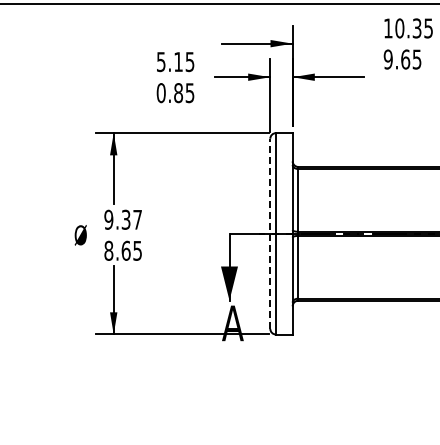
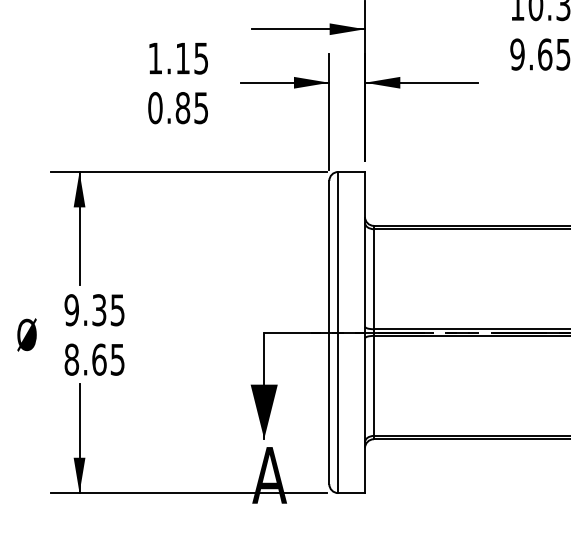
text: (161, 62) -> (155, 59), 5.15 -> 1.15
text: (137, 219) -> (117, 309), 9.37 -> 9.35
line: (270, 233) -> (329, 332), dashed -> solid

